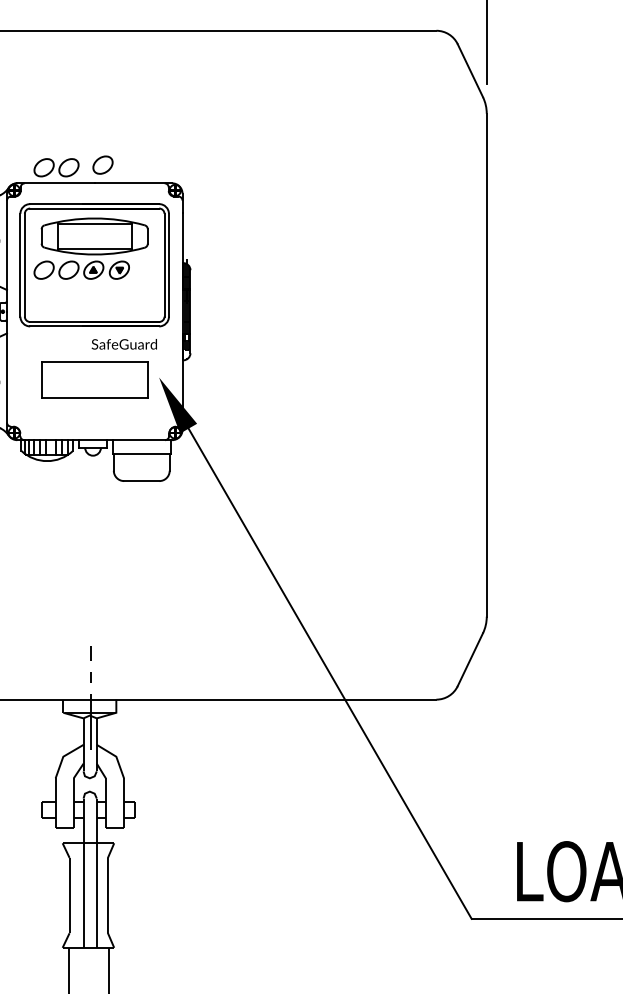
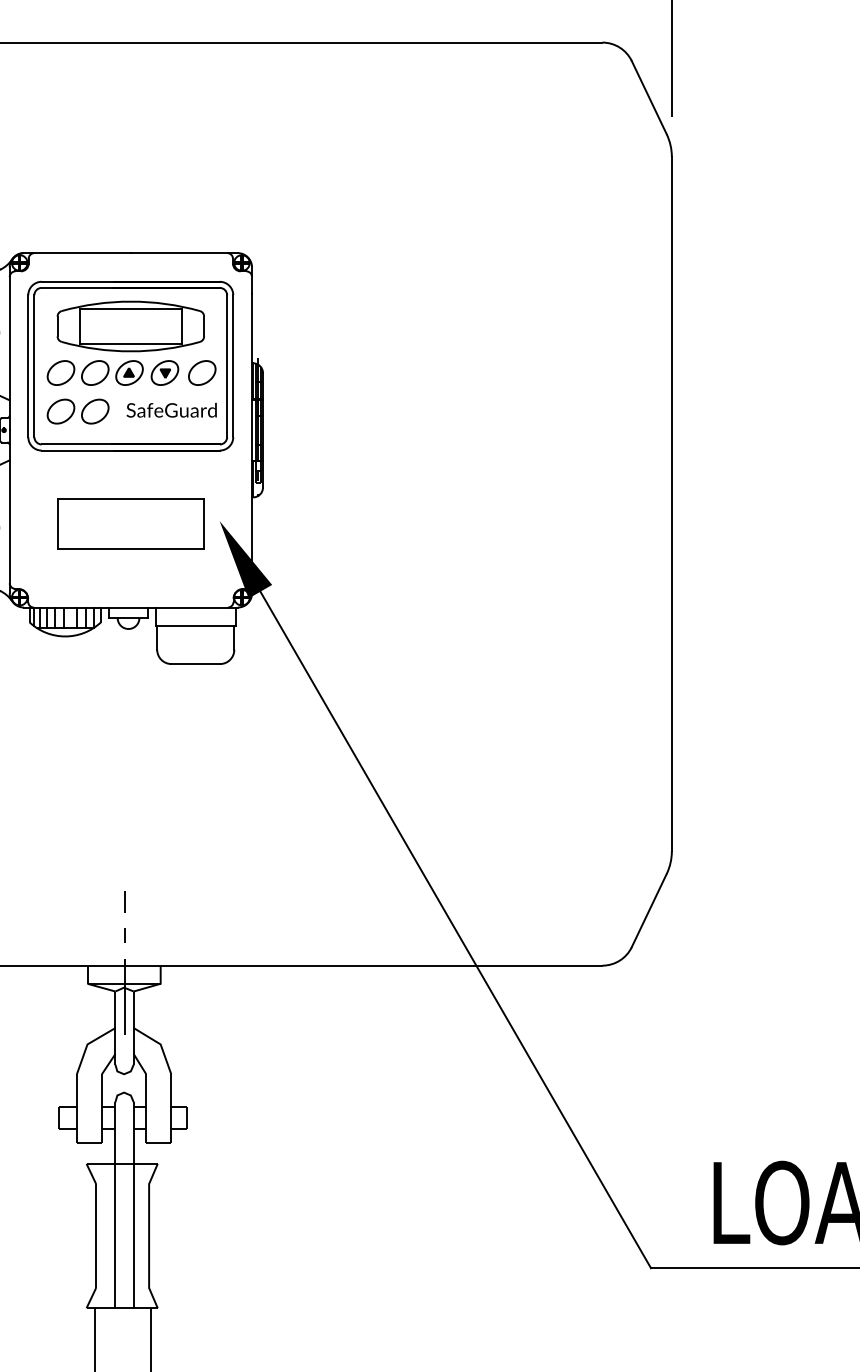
part: (103, 164) -> (202, 372), moved
part: (56, 167) -> (77, 411), moved
text: (124, 343) -> (171, 409), moved

